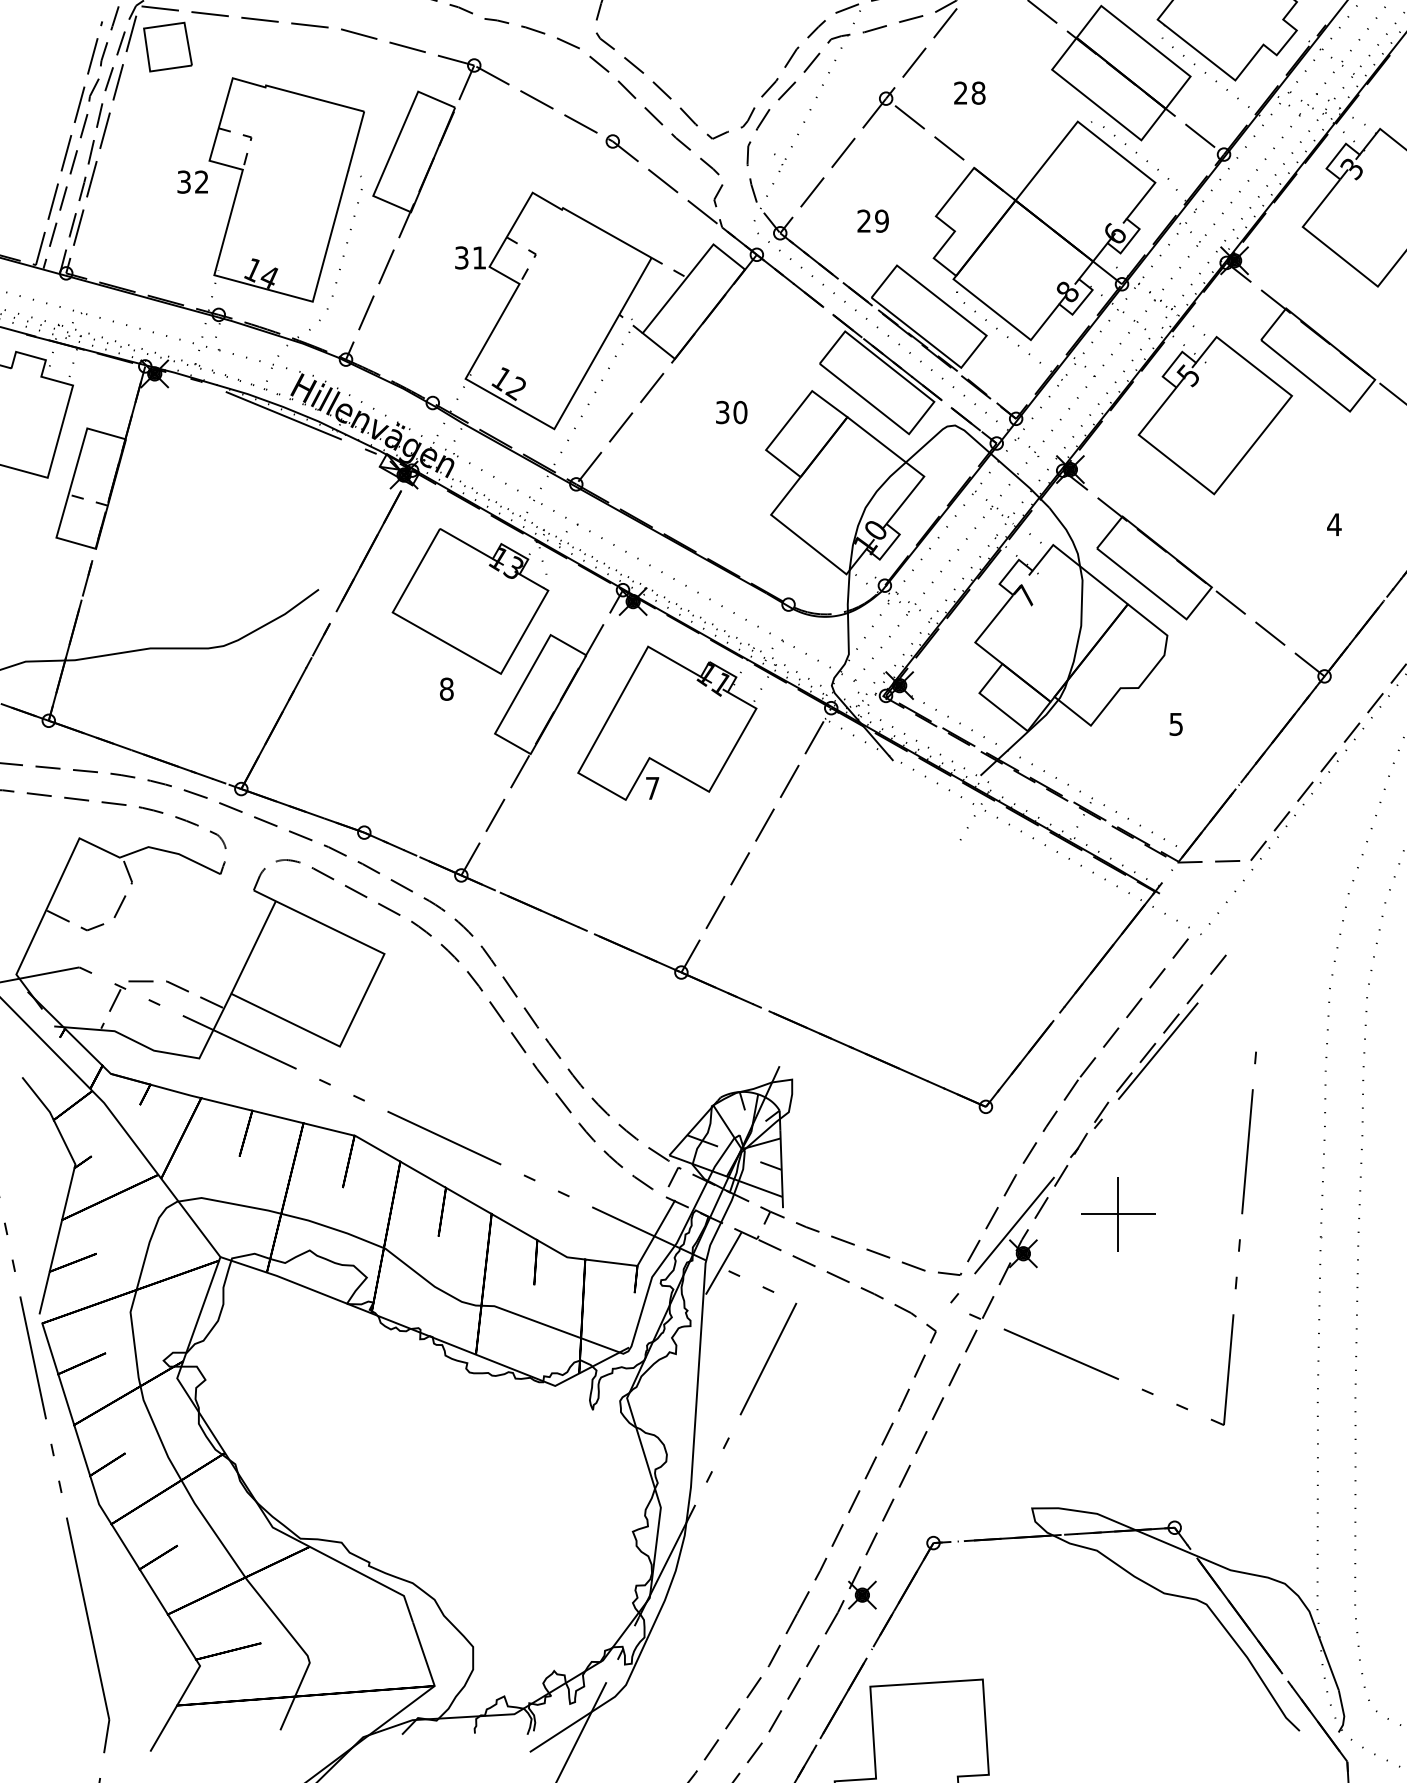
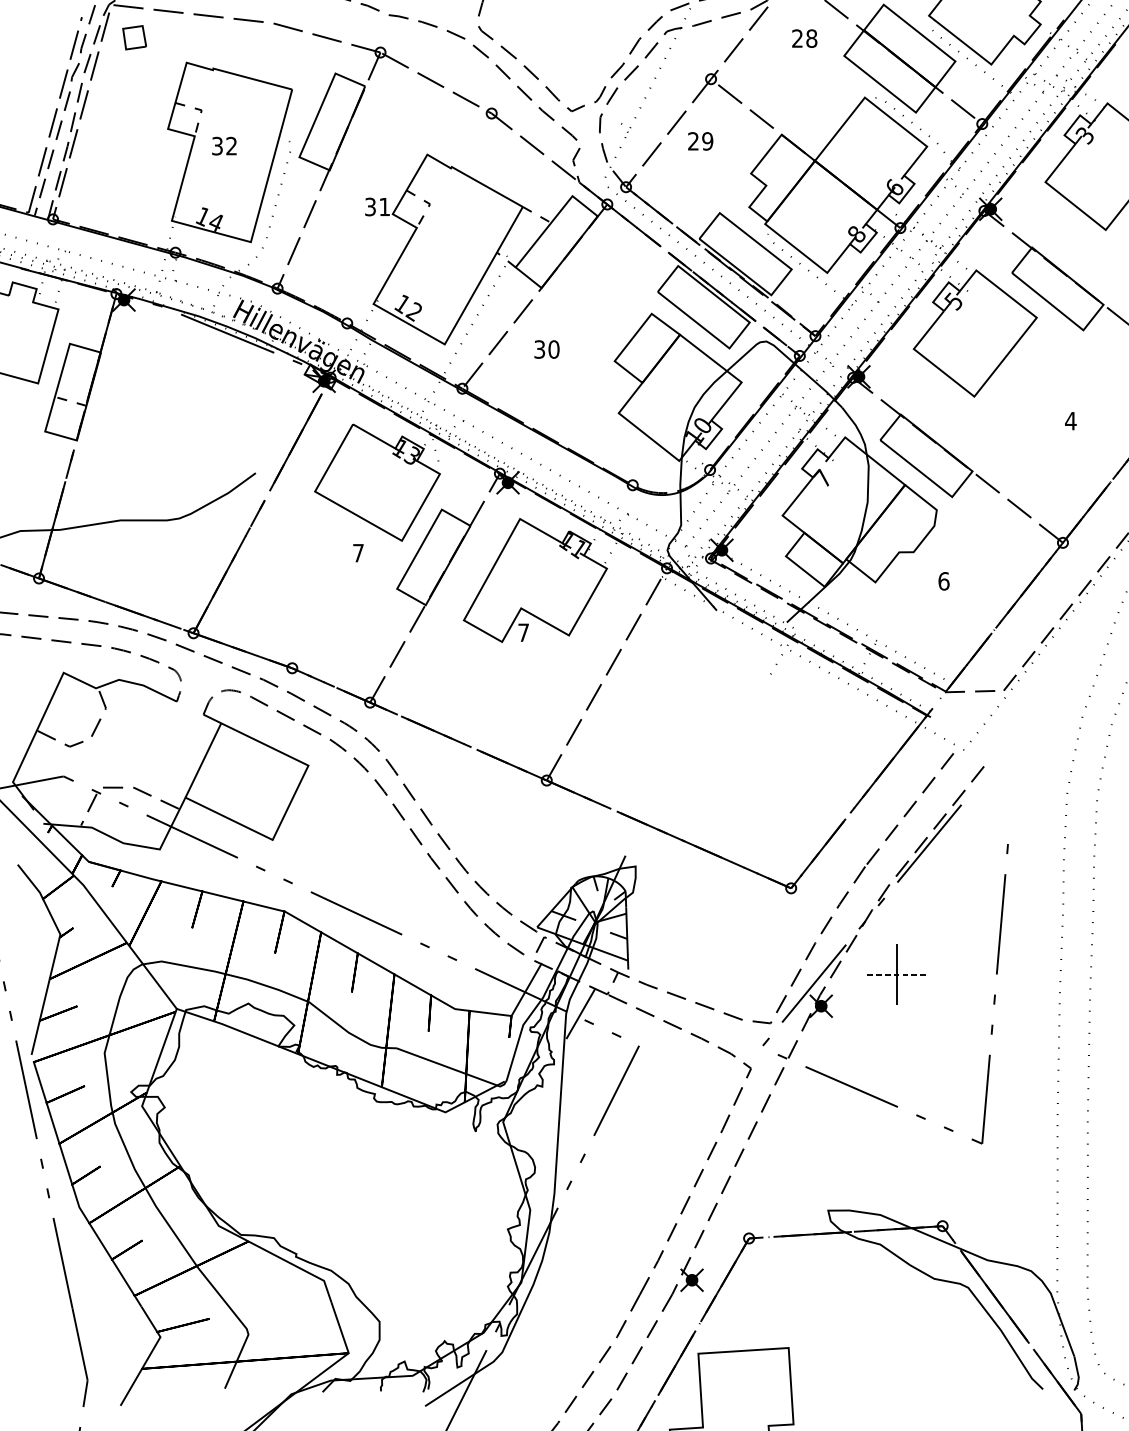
part: (167, 46) -> (134, 37), size x0.6
text: (969, 92) -> (804, 38), moved
text: (192, 181) -> (224, 145), moved
text: (872, 220) -> (700, 140), moved
text: (731, 412) -> (546, 349), moved
text: (446, 688) -> (358, 552), 8 -> 7
text: (1176, 723) -> (944, 580), 5 -> 6
line: (1118, 1214) -> (897, 974), solid -> dashed

